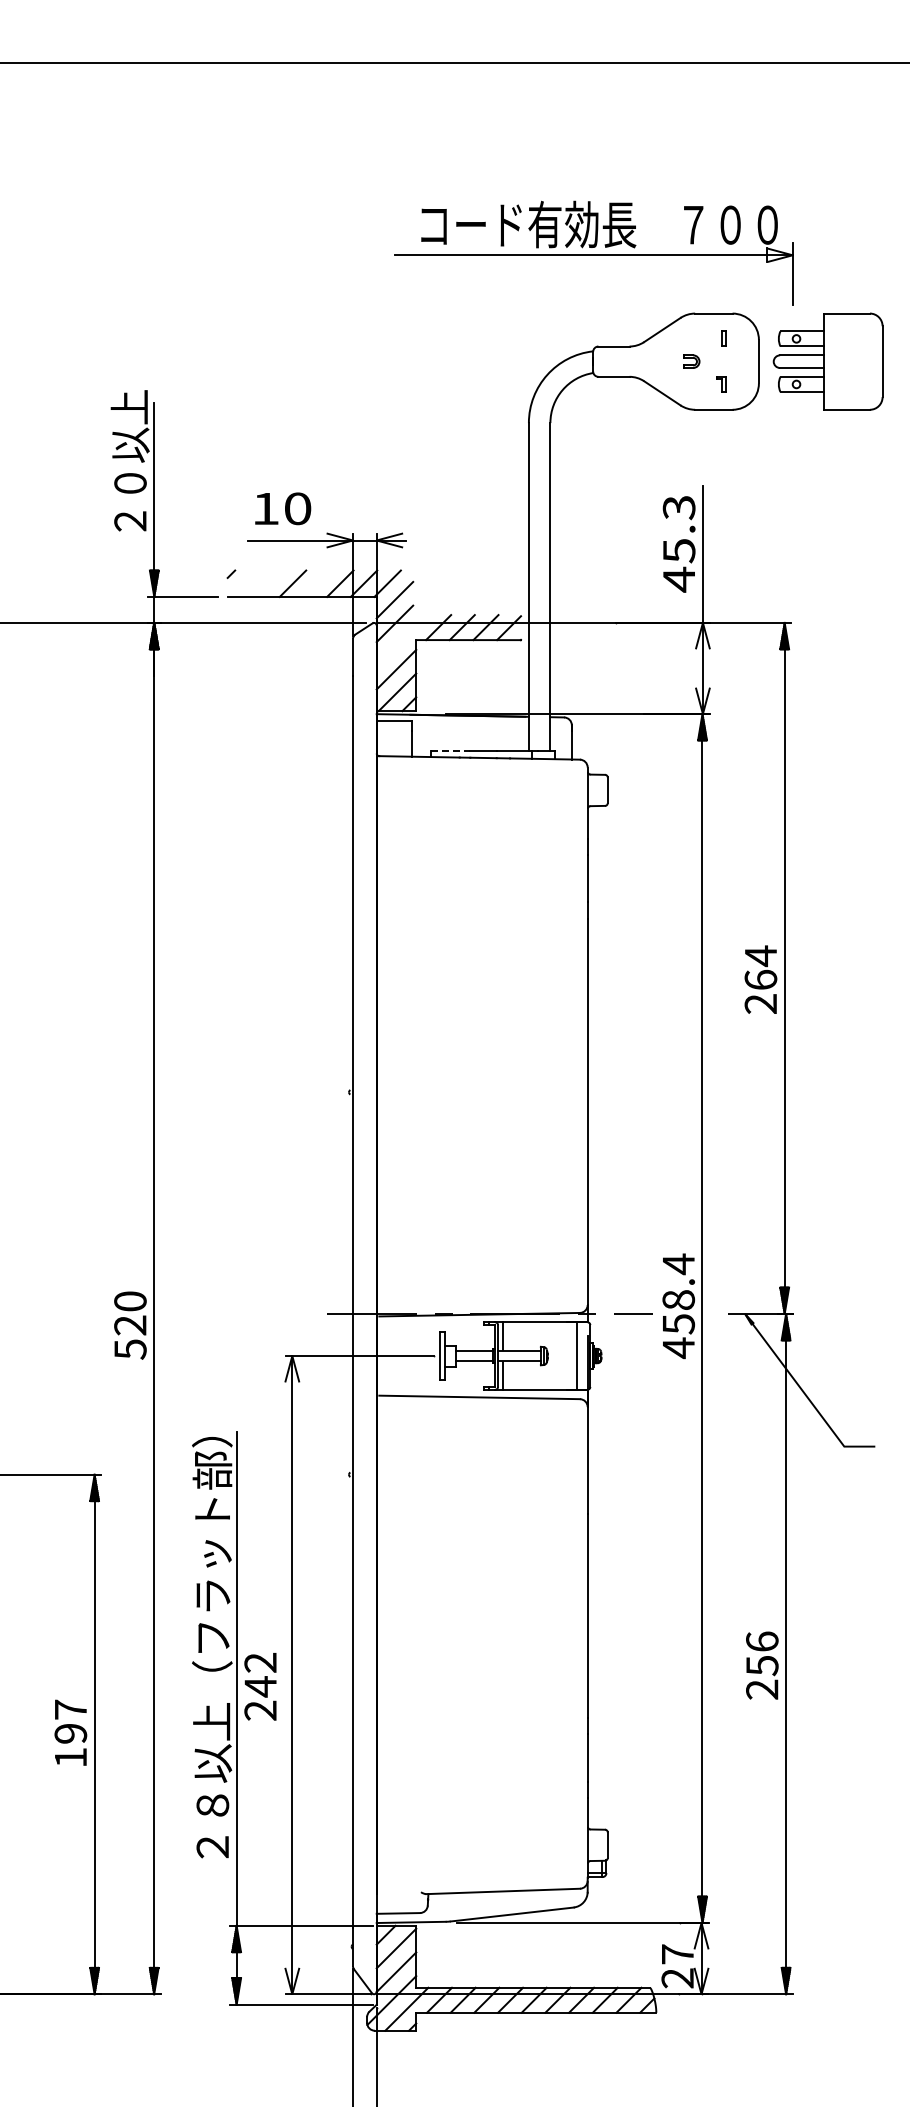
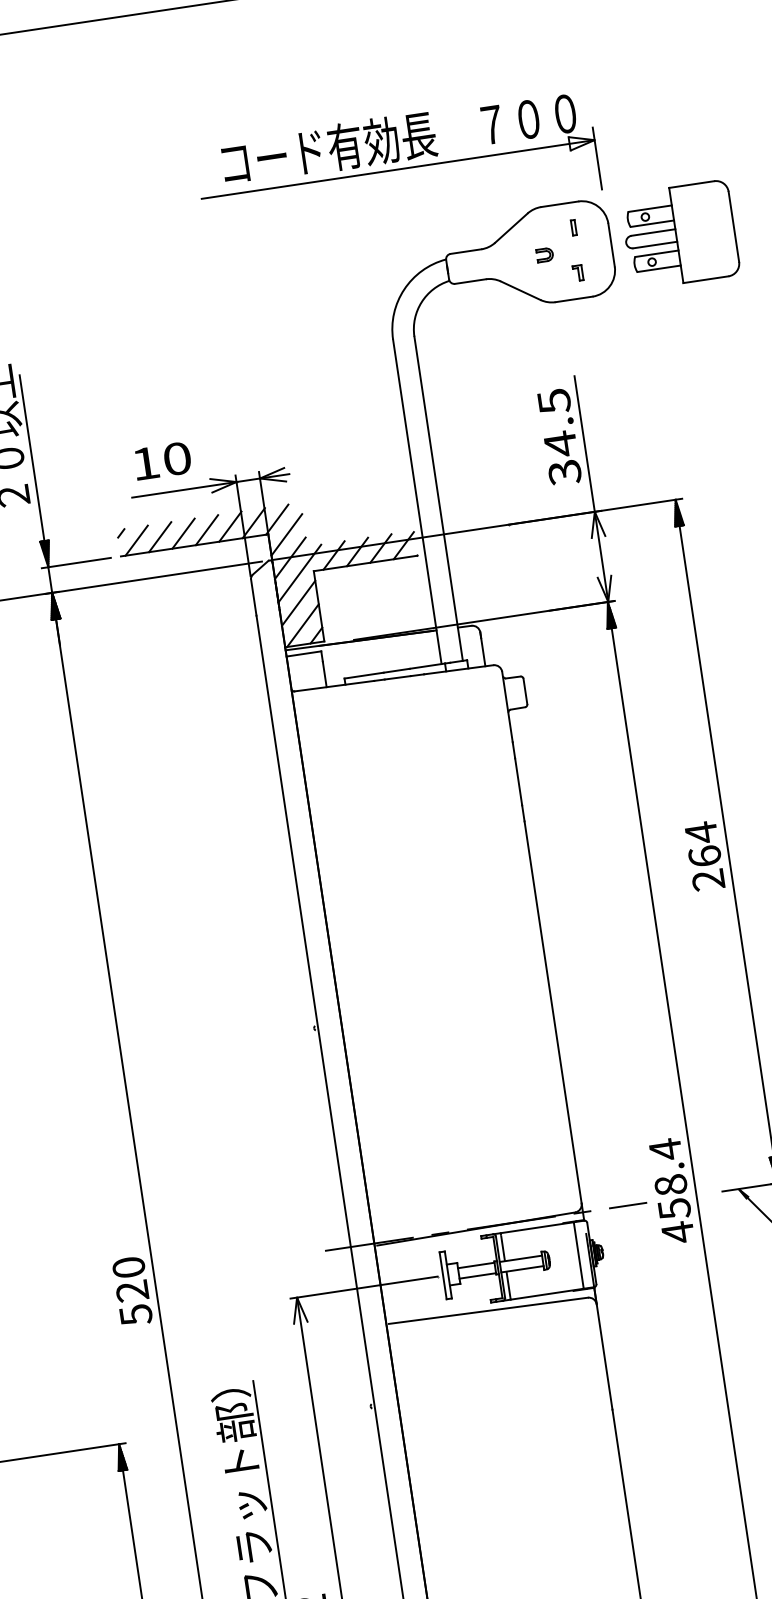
part: (593, 252) -> (397, 166), moved
text: (678, 544) -> (559, 437), 45.3 -> 34.5
line: (245, 583) -> (136, 540), added
line: (269, 583) -> (160, 536), added
line: (316, 583) -> (206, 529), added
line: (401, 640) -> (299, 573), added
line: (450, 750) -> (364, 675), dashed -> solid

